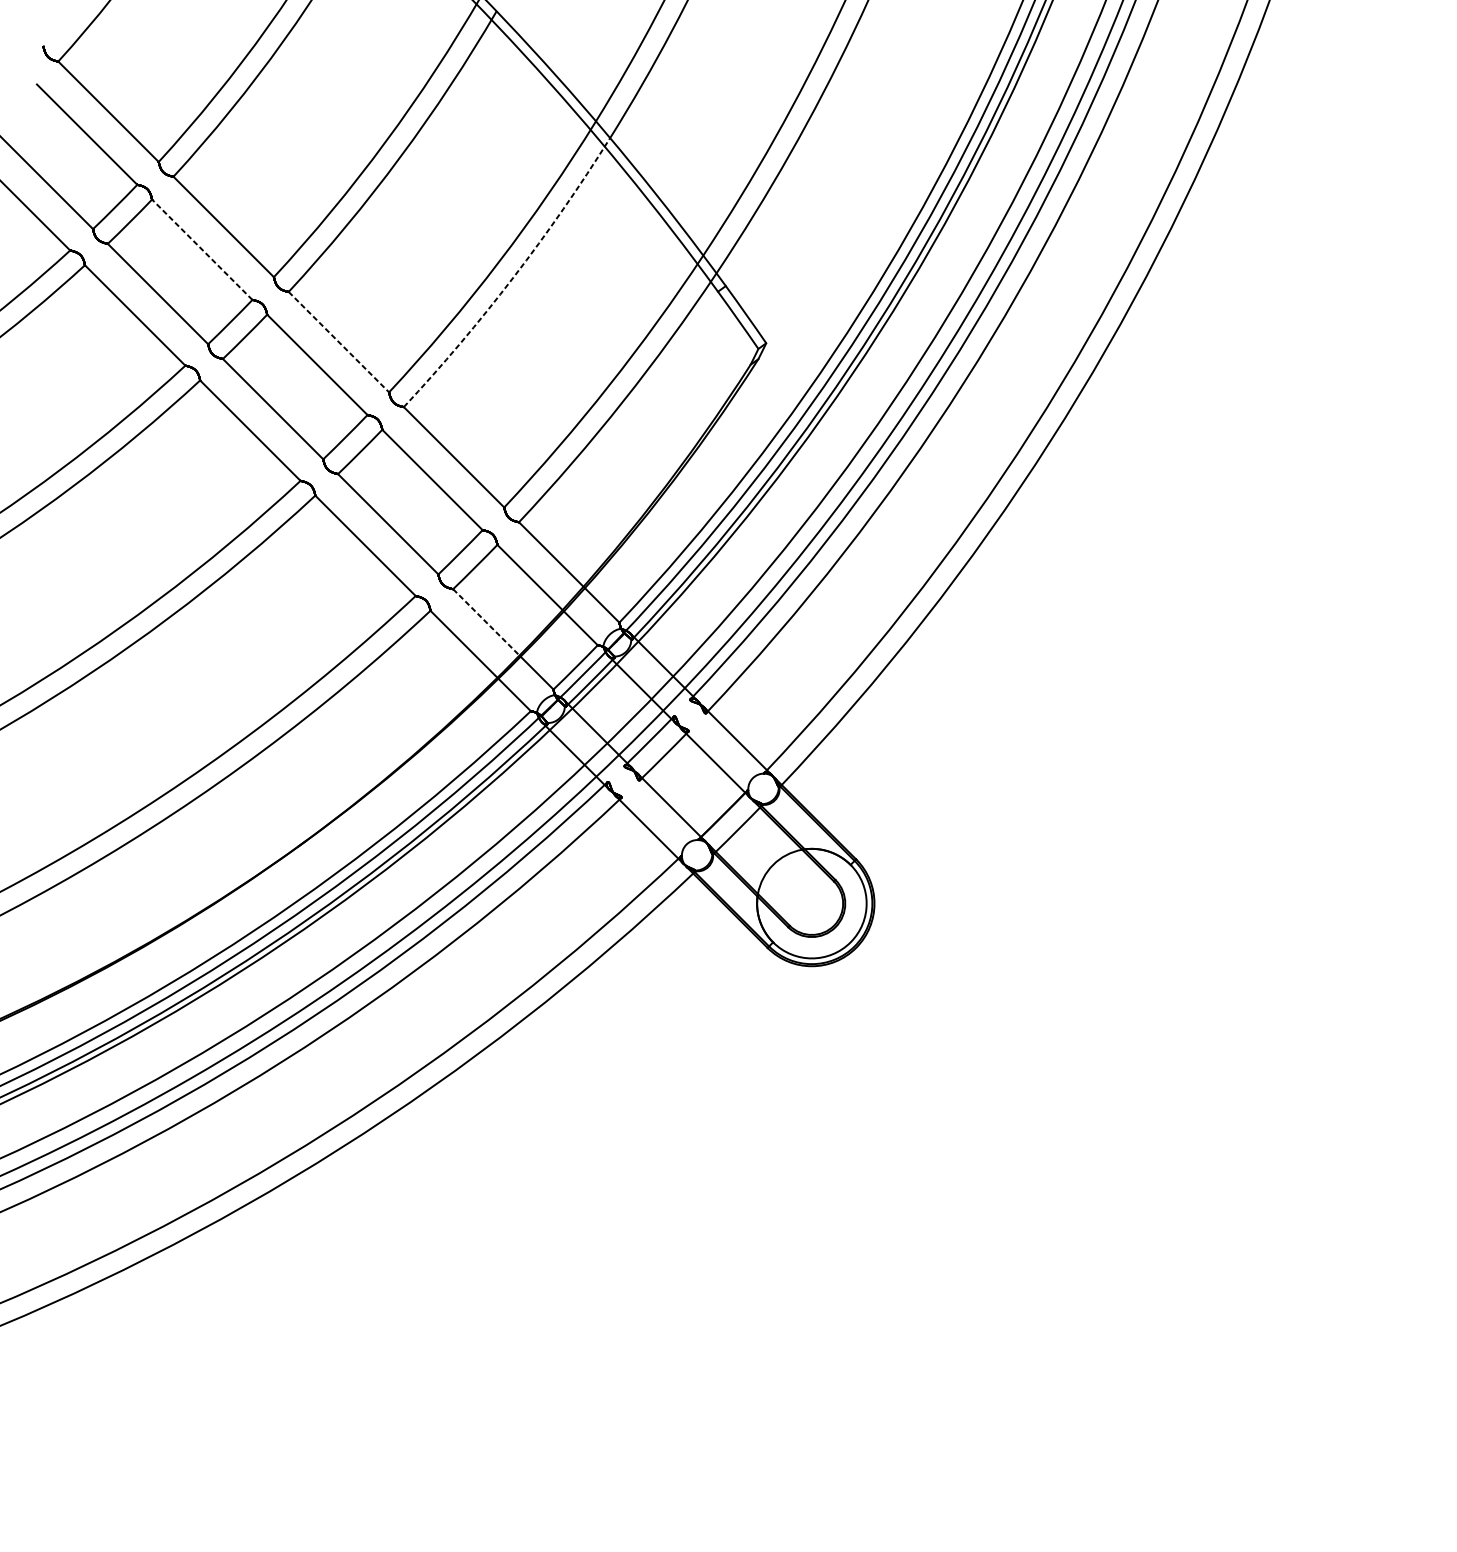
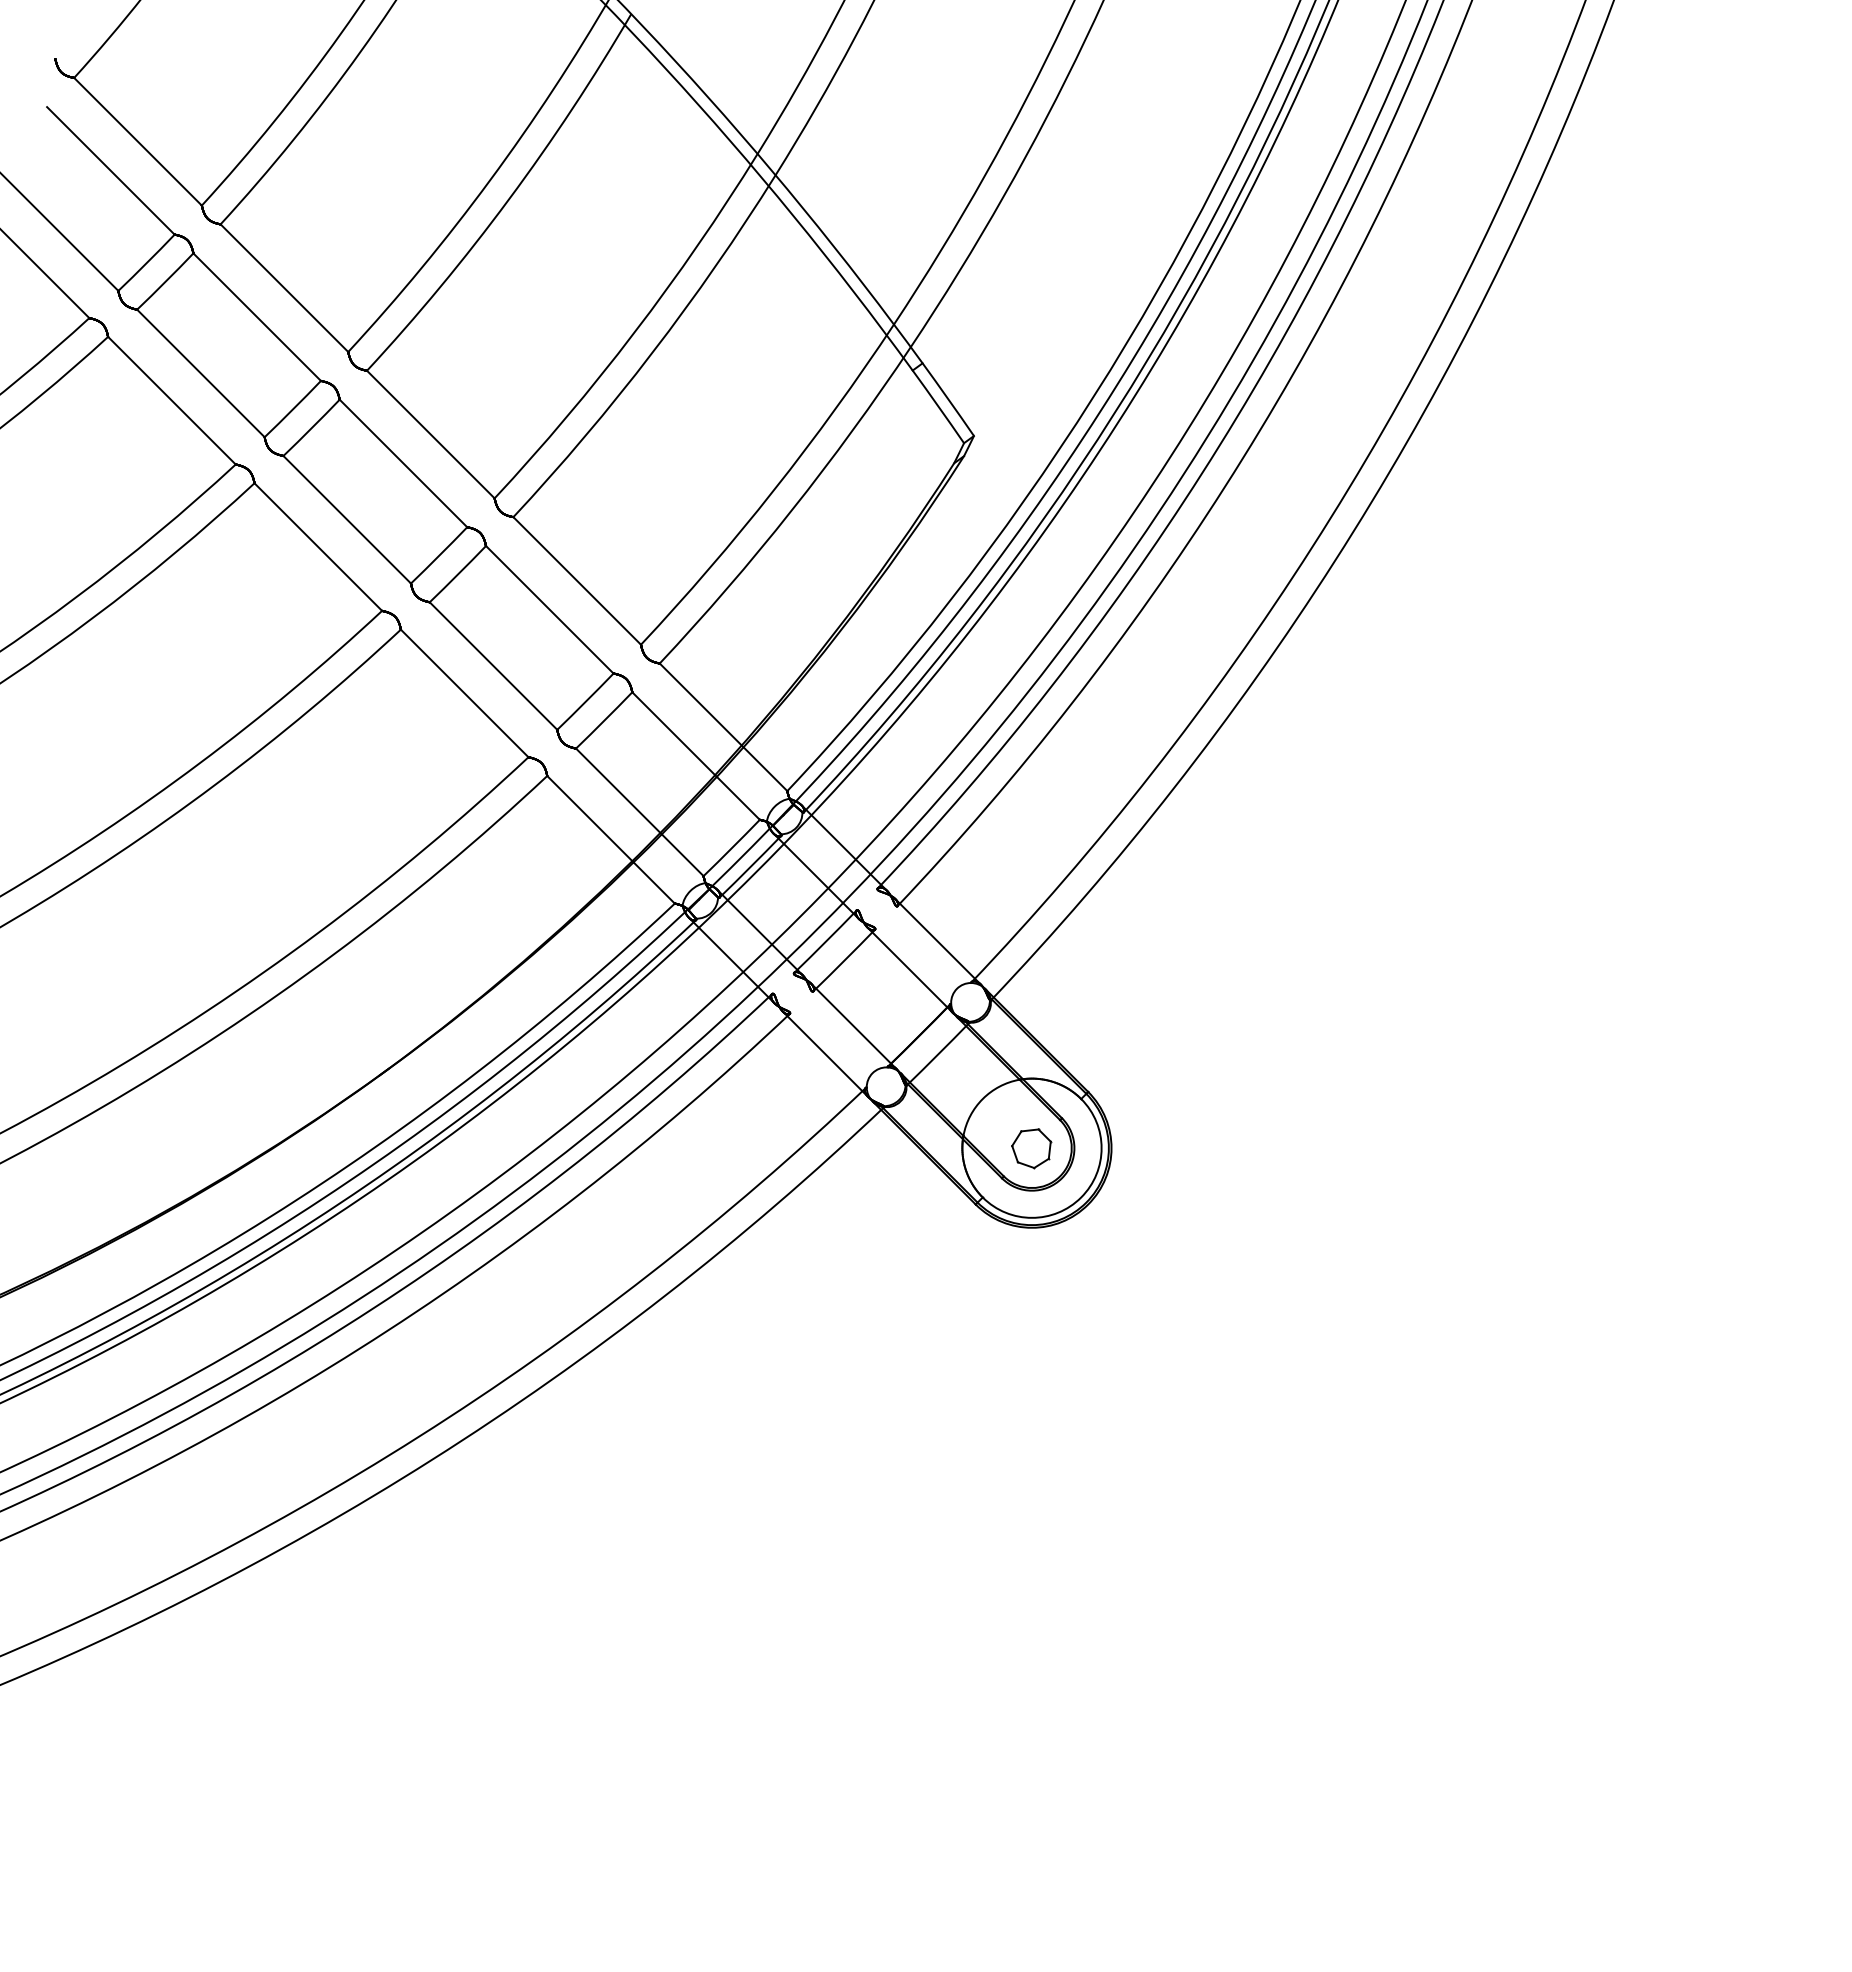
line: (201, 249) -> (256, 316), dashed -> solid
arc: (513, 277) -> (652, 352), dashed -> solid
line: (339, 342) -> (431, 434), dashed -> solid
line: (486, 622) -> (618, 791), dashed -> solid
part: (811, 903) -> (1031, 1148), added

